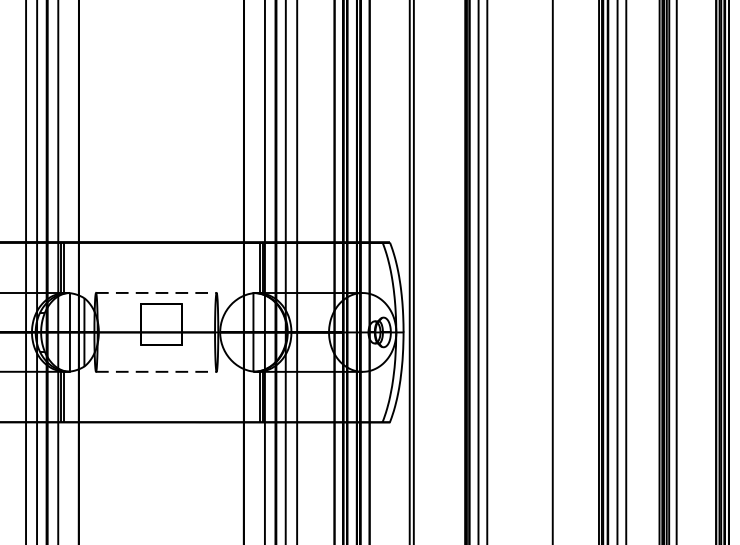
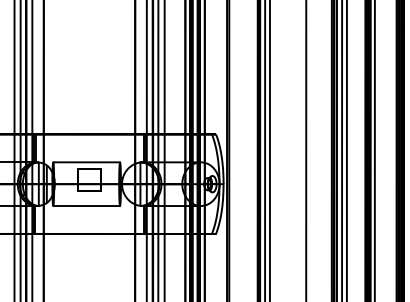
line: (157, 293) -> (87, 162), dashed -> solid
line: (157, 372) -> (87, 206), dashed -> solid

